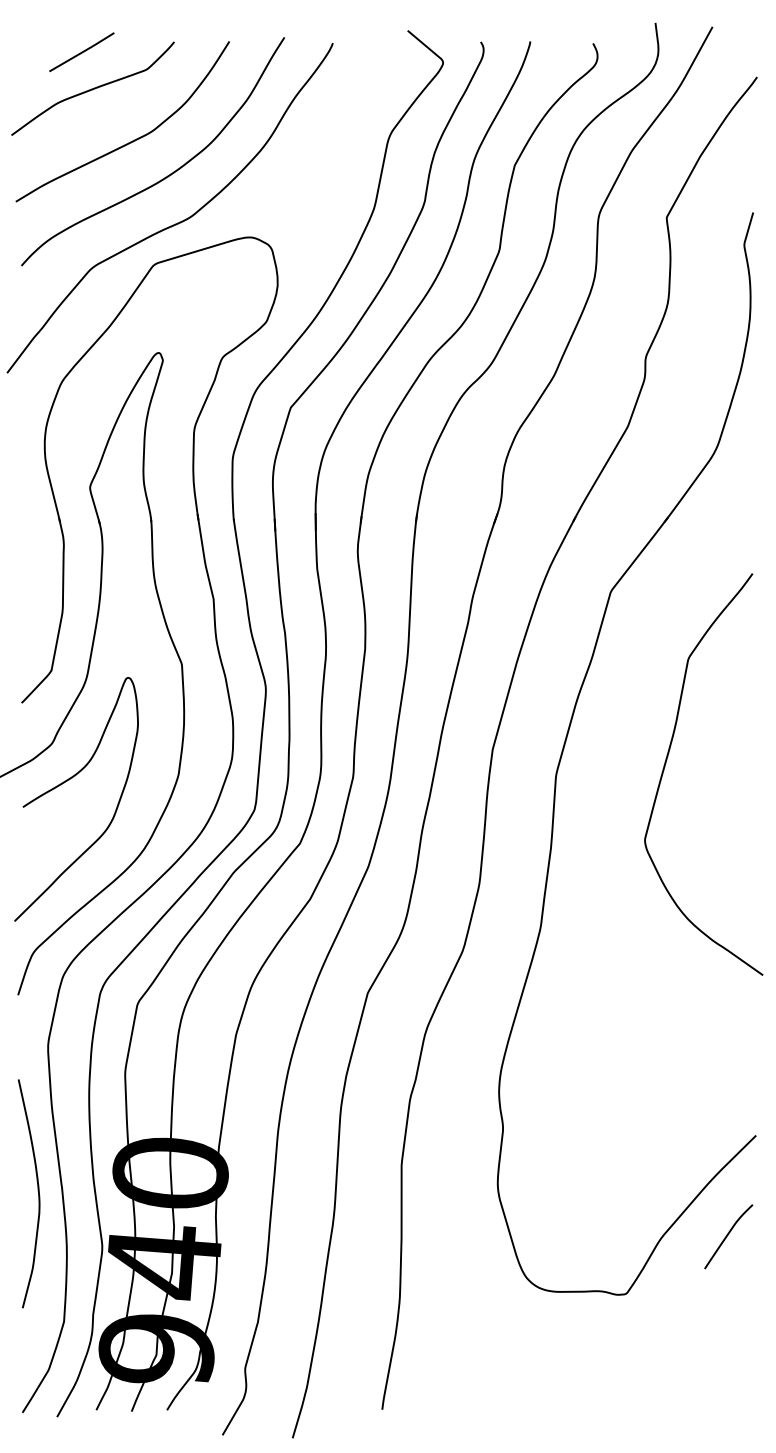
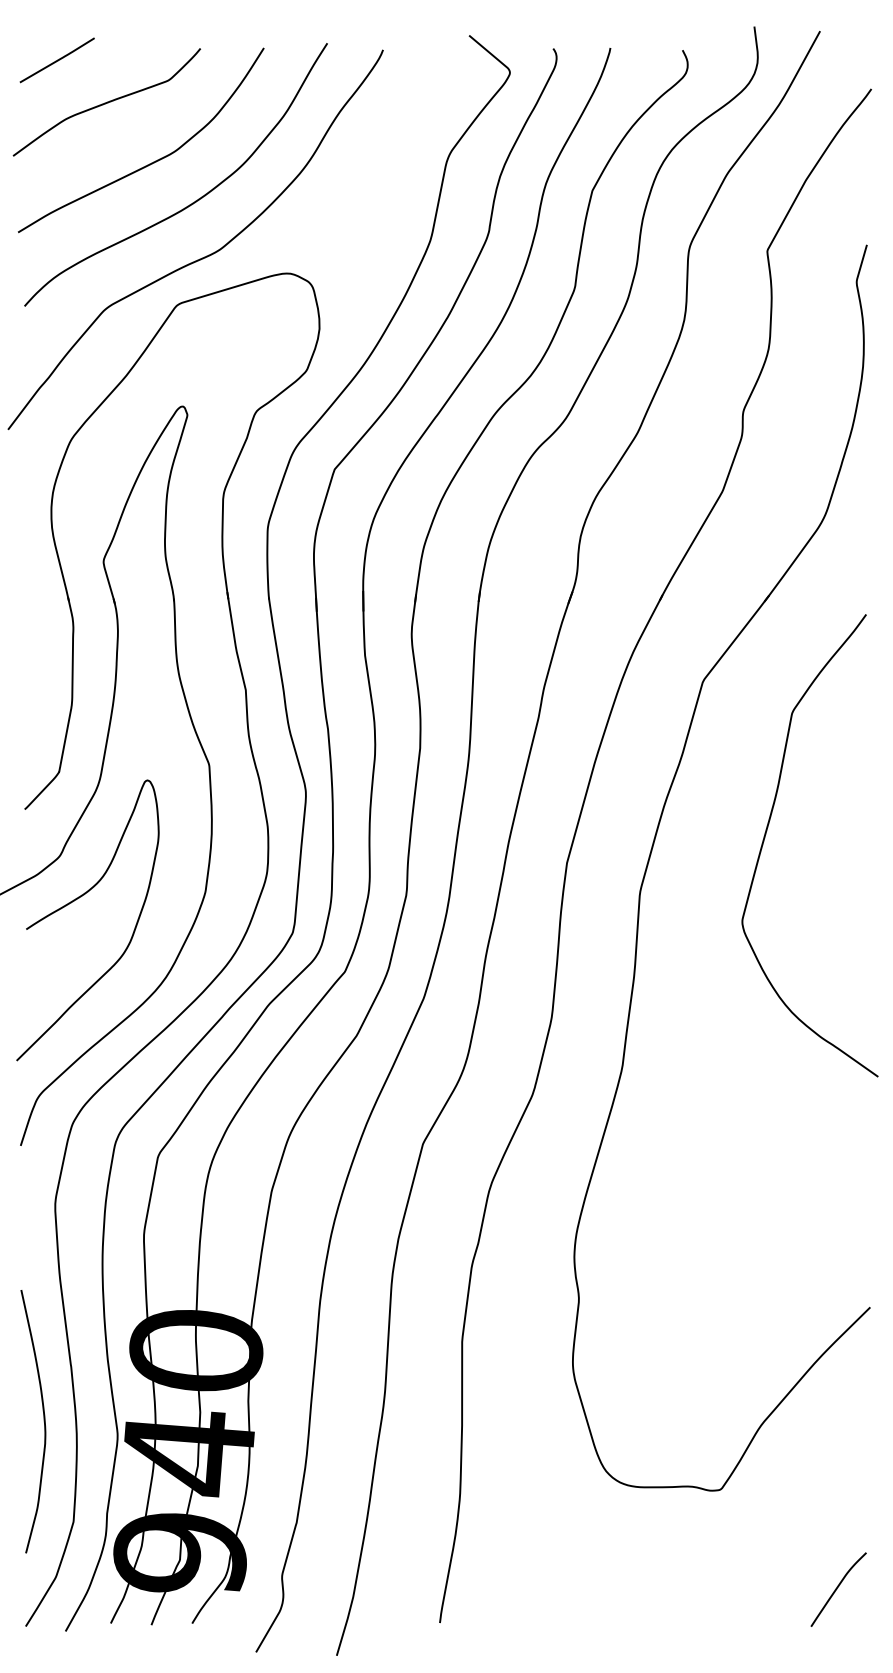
line: (81, 51) -> (56, 59), moved
curve: (666, 763) -> (767, 833), moved
curve: (37, 1191) -> (43, 1418), moved
curve: (728, 1235) -> (838, 1588), moved

